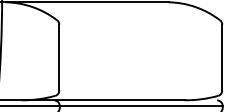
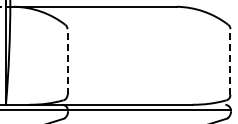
line: (59, 58) -> (67, 62), solid -> dashed
line: (222, 58) -> (230, 62), solid -> dashed

